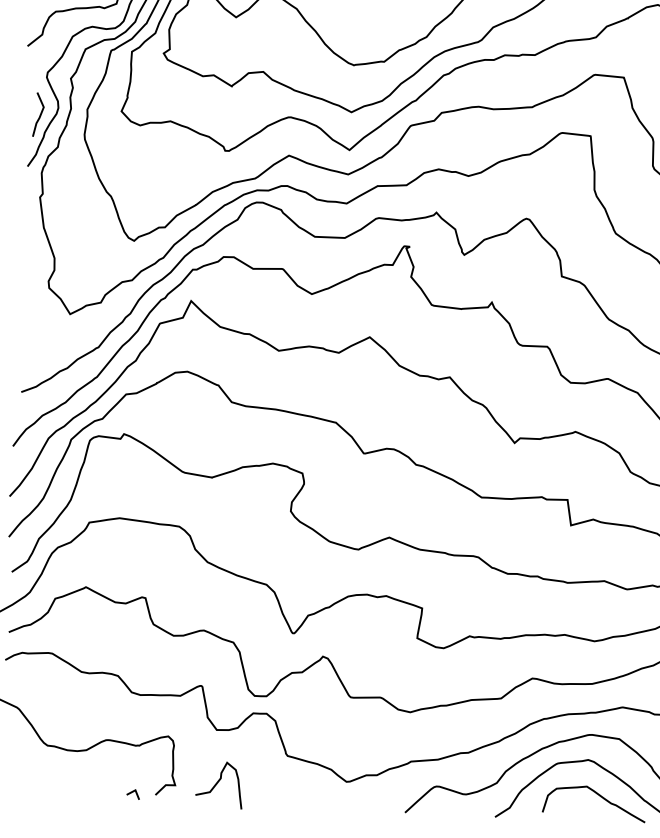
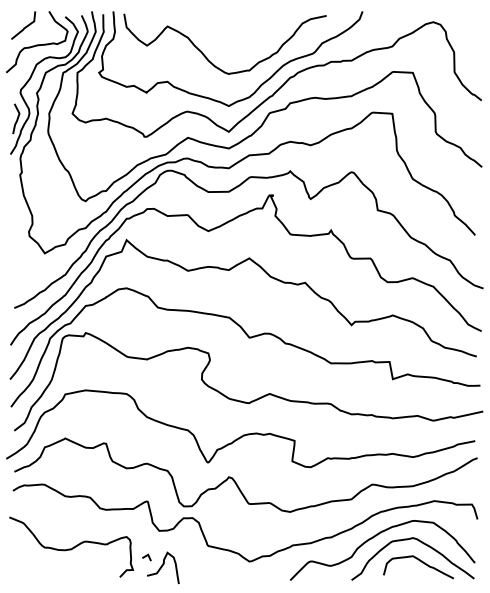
line: (132, 792) -> (146, 556), moved

